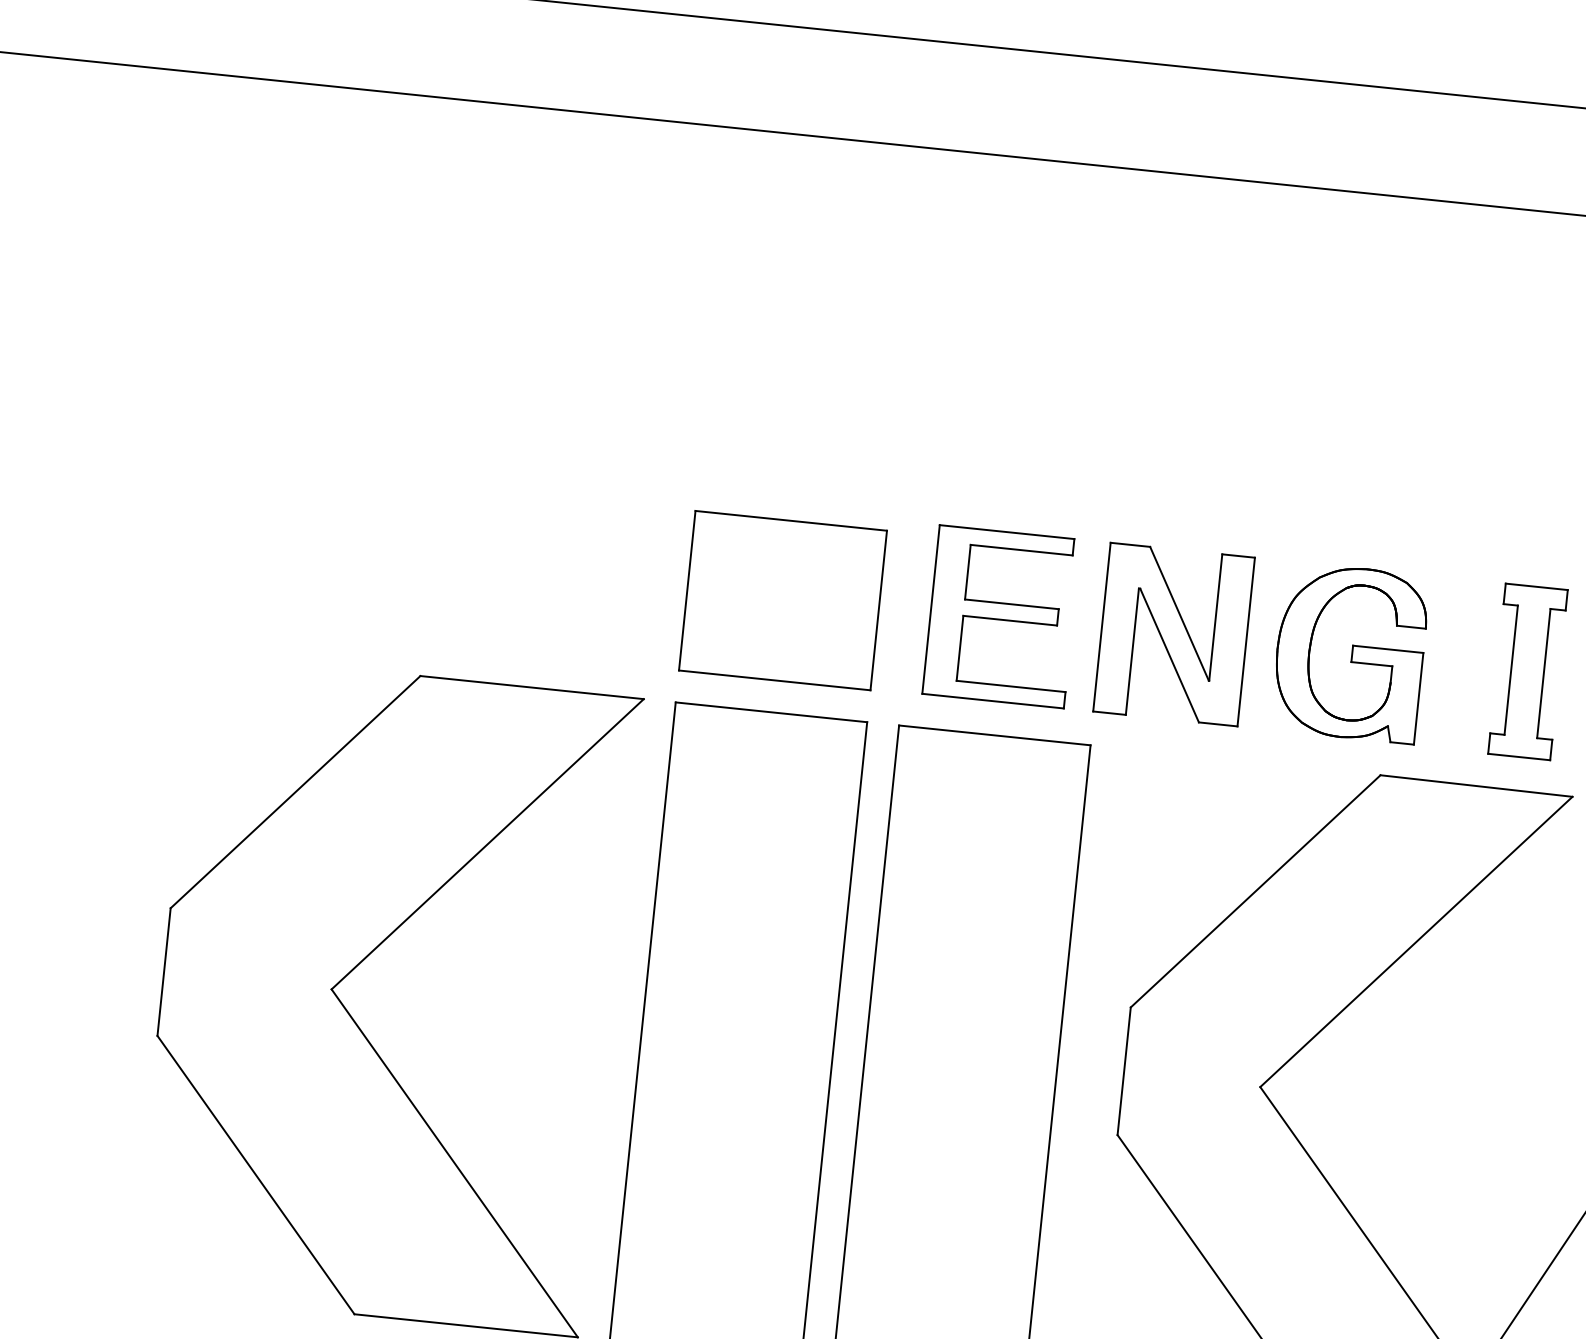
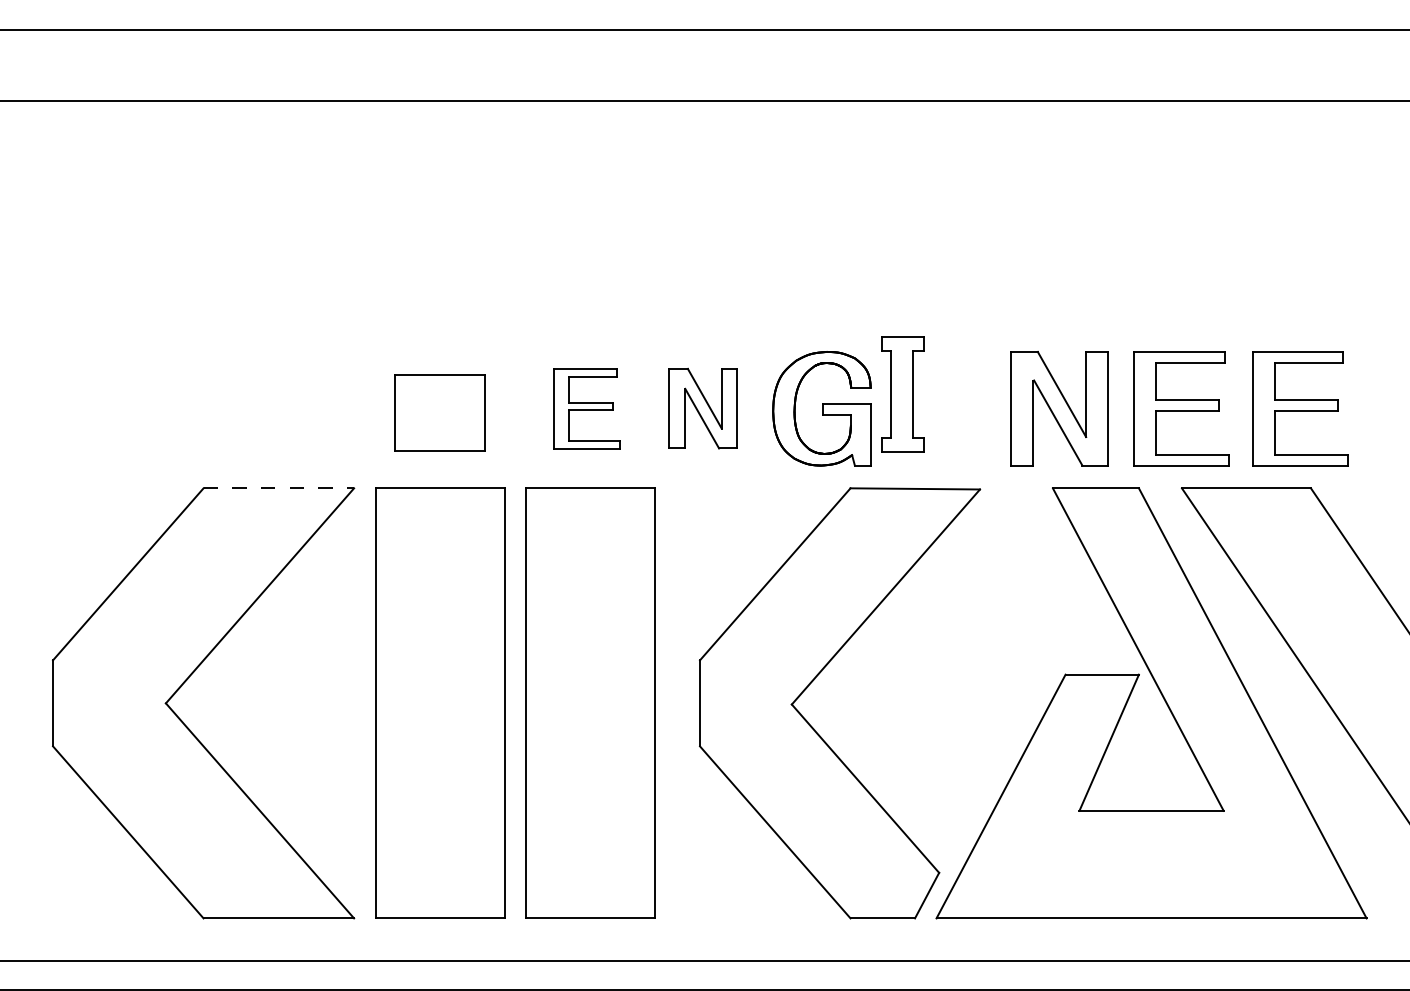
part: (783, 599) -> (440, 412), size x0.7
part: (1000, 616) -> (586, 408), size x0.7
part: (1174, 634) -> (703, 408), size x0.7
part: (1527, 672) -> (902, 394), moved
line: (533, 687) -> (279, 488), solid -> dashed

